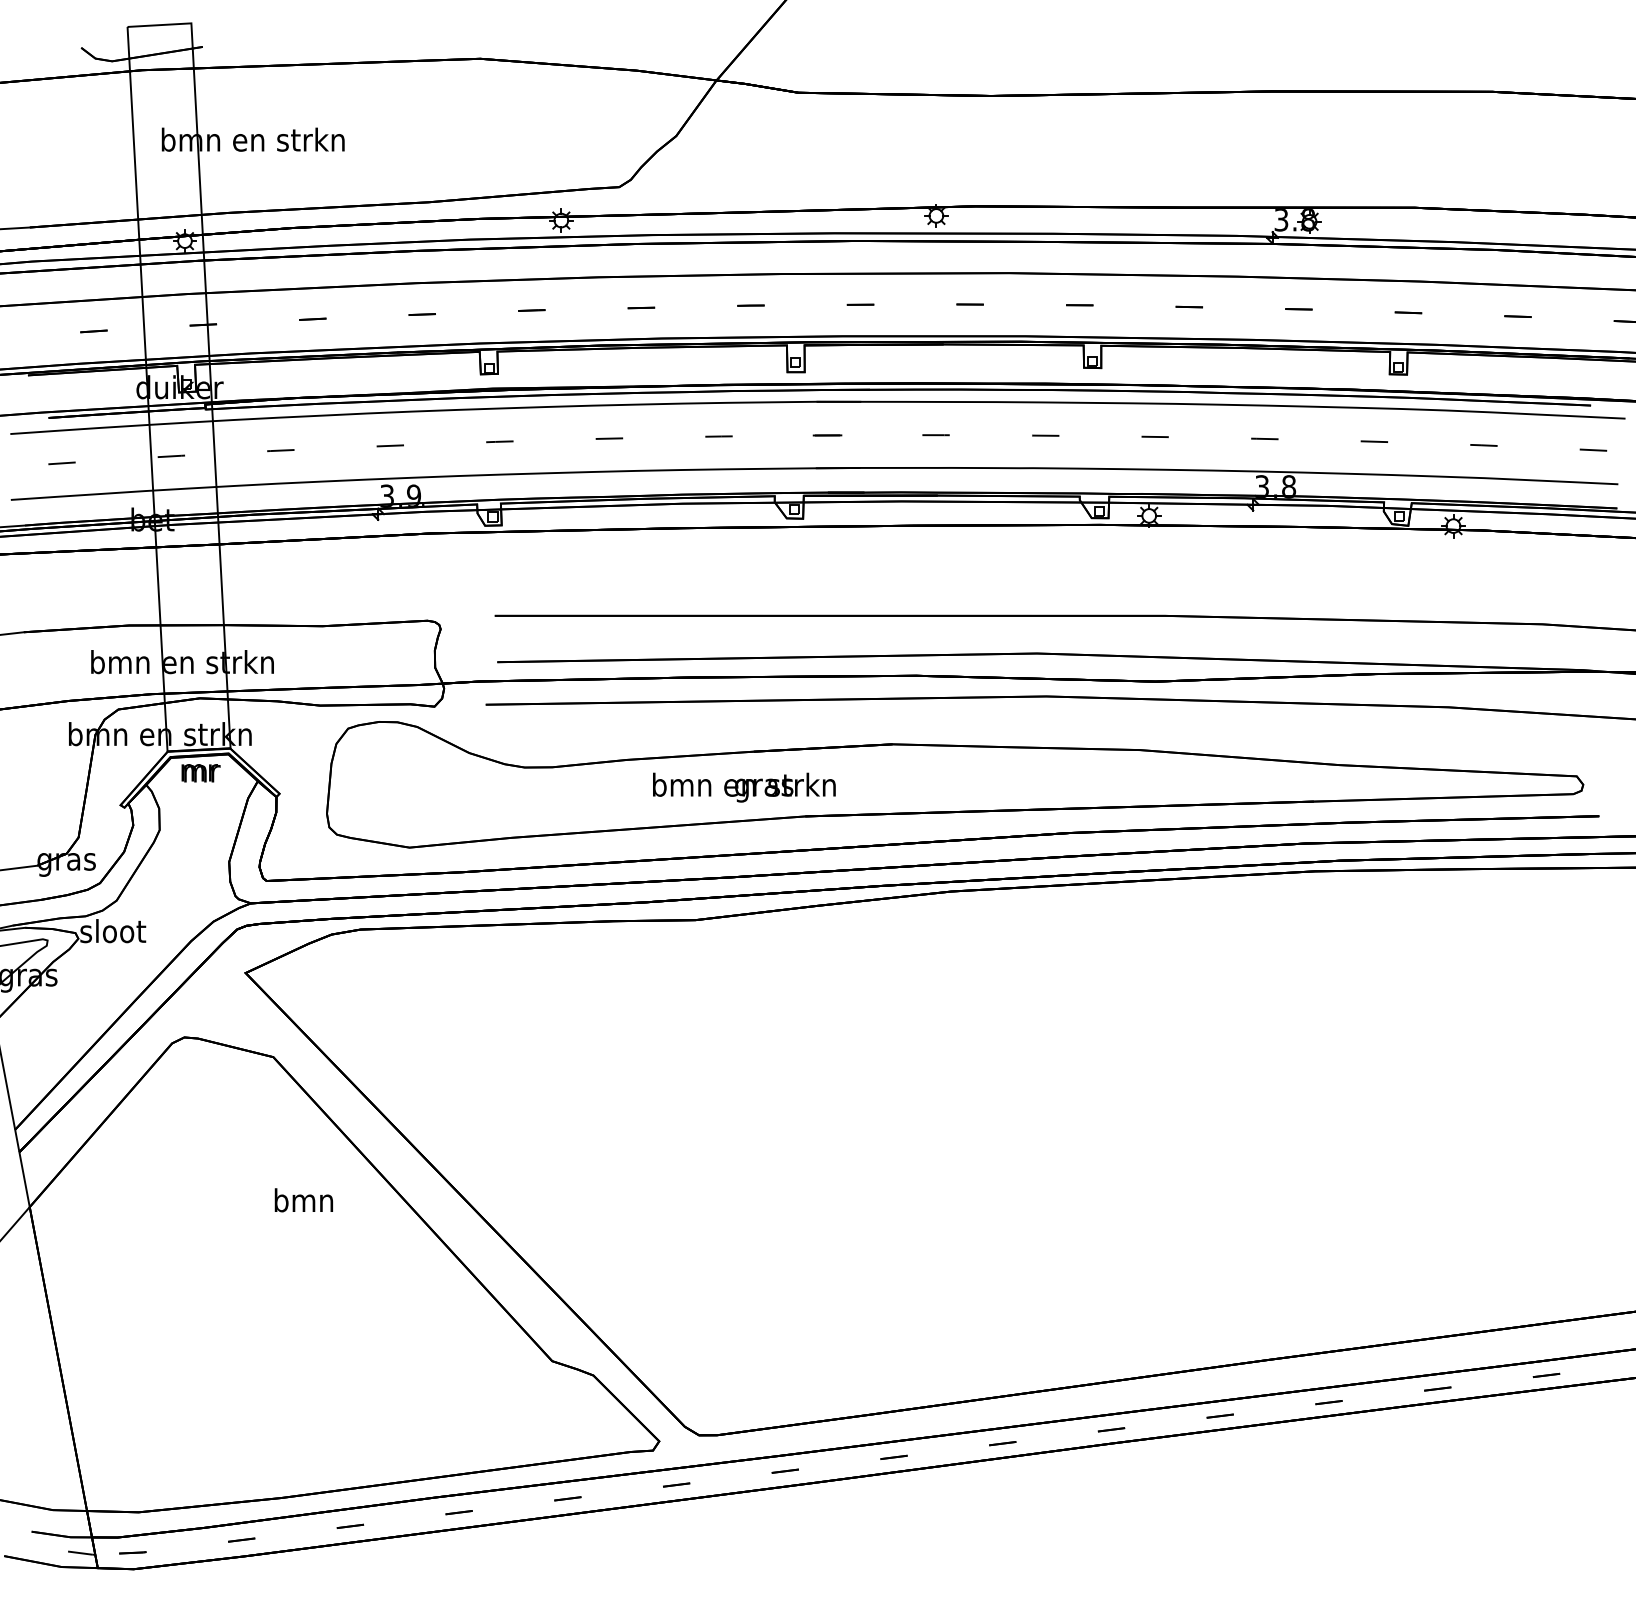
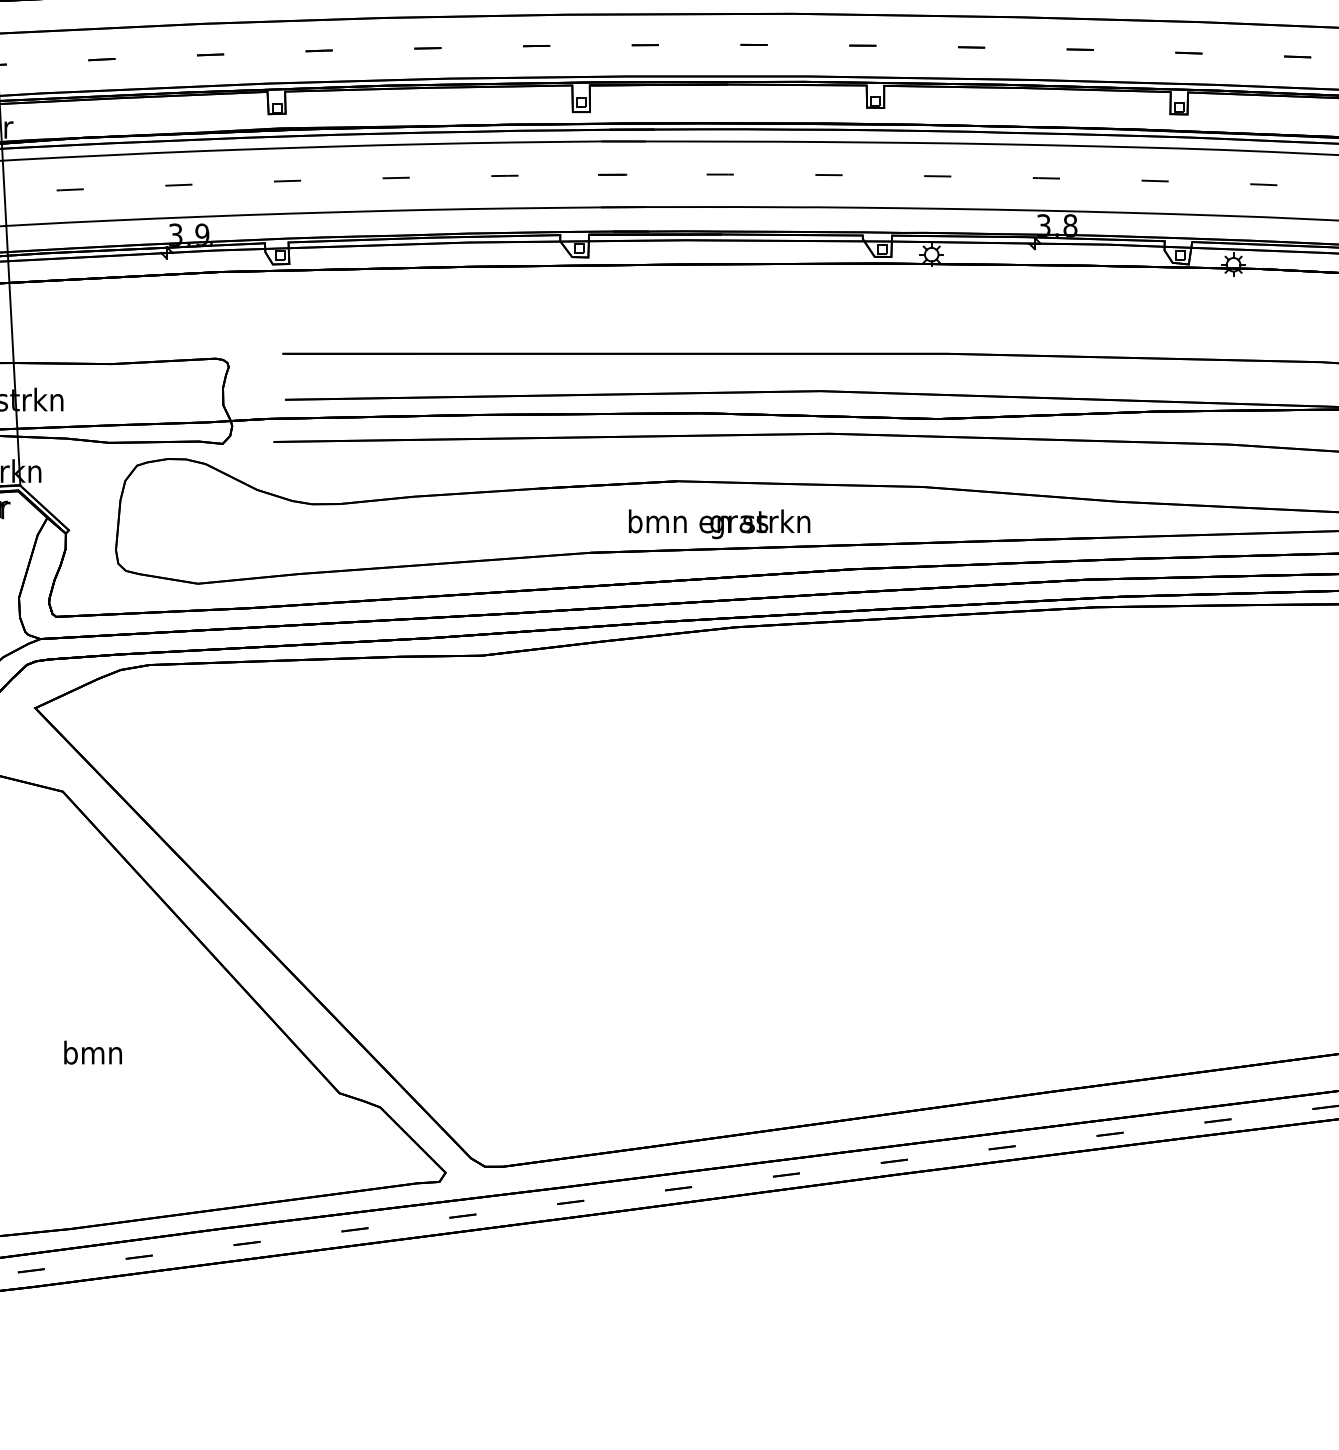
text: (744, 787) -> (719, 524), moved
text: (303, 1200) -> (92, 1052), moved

